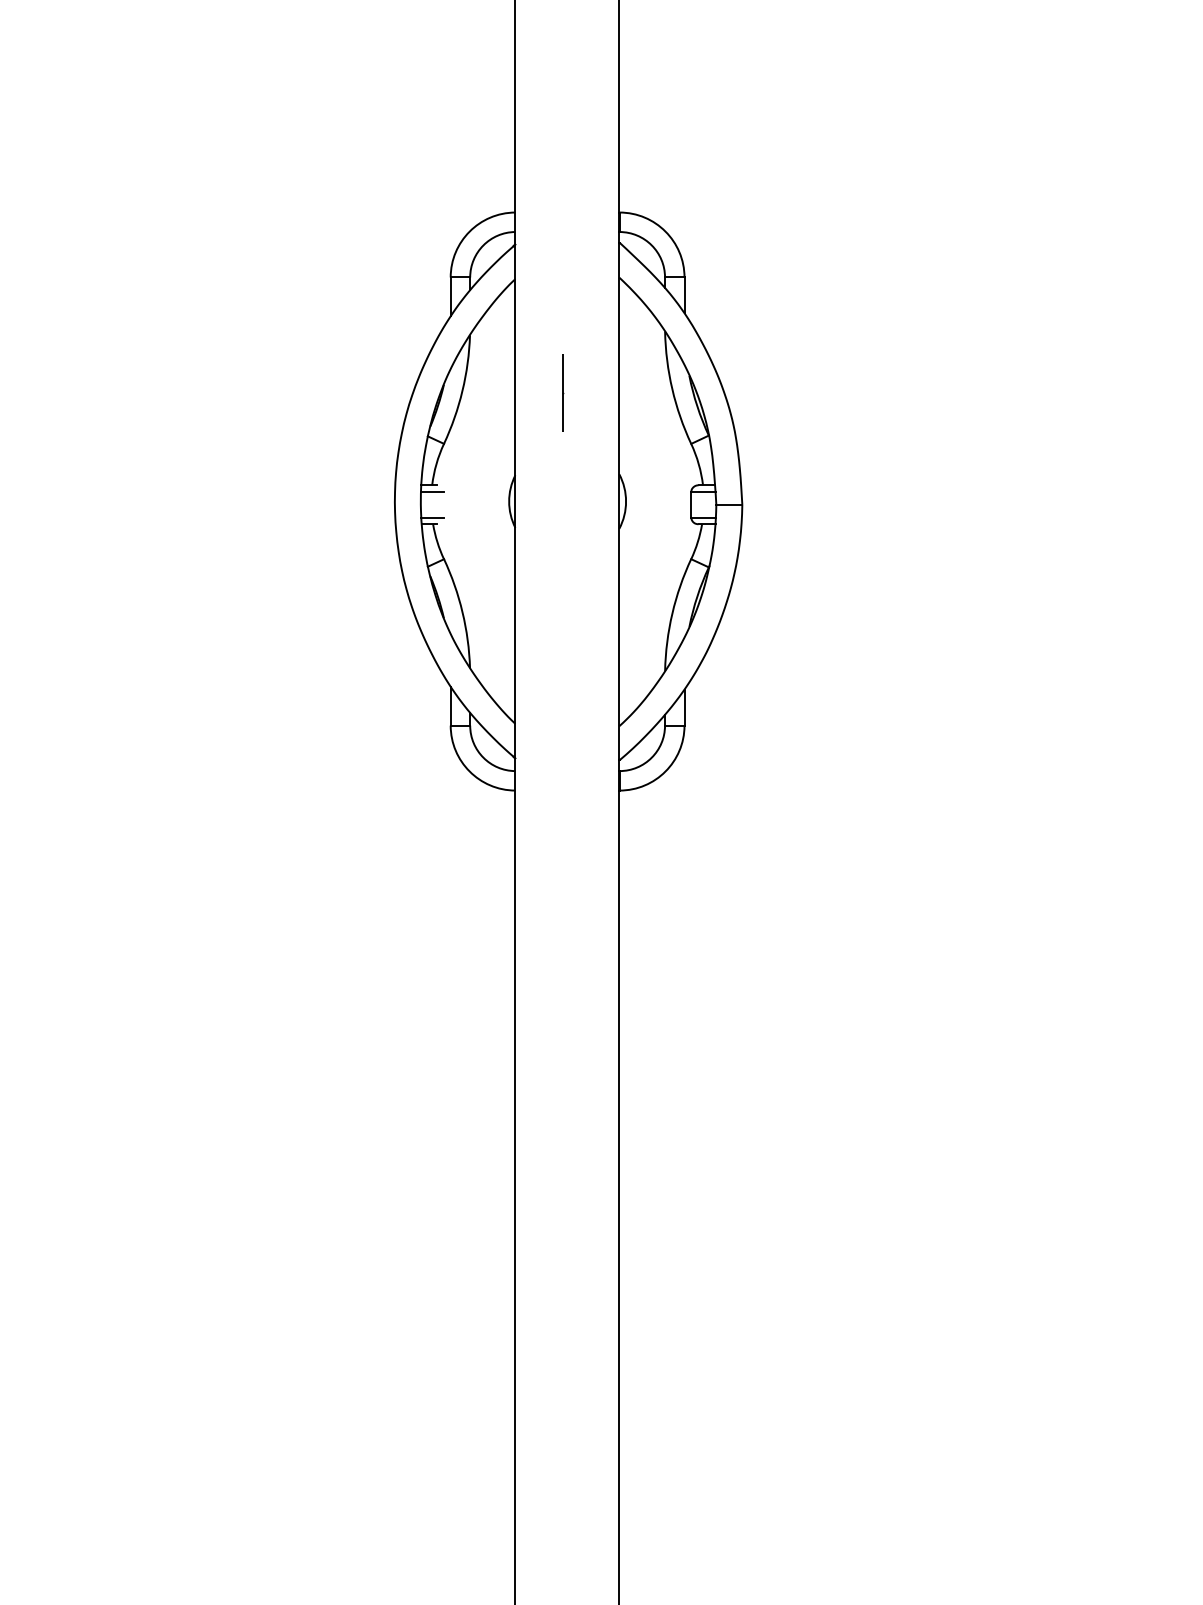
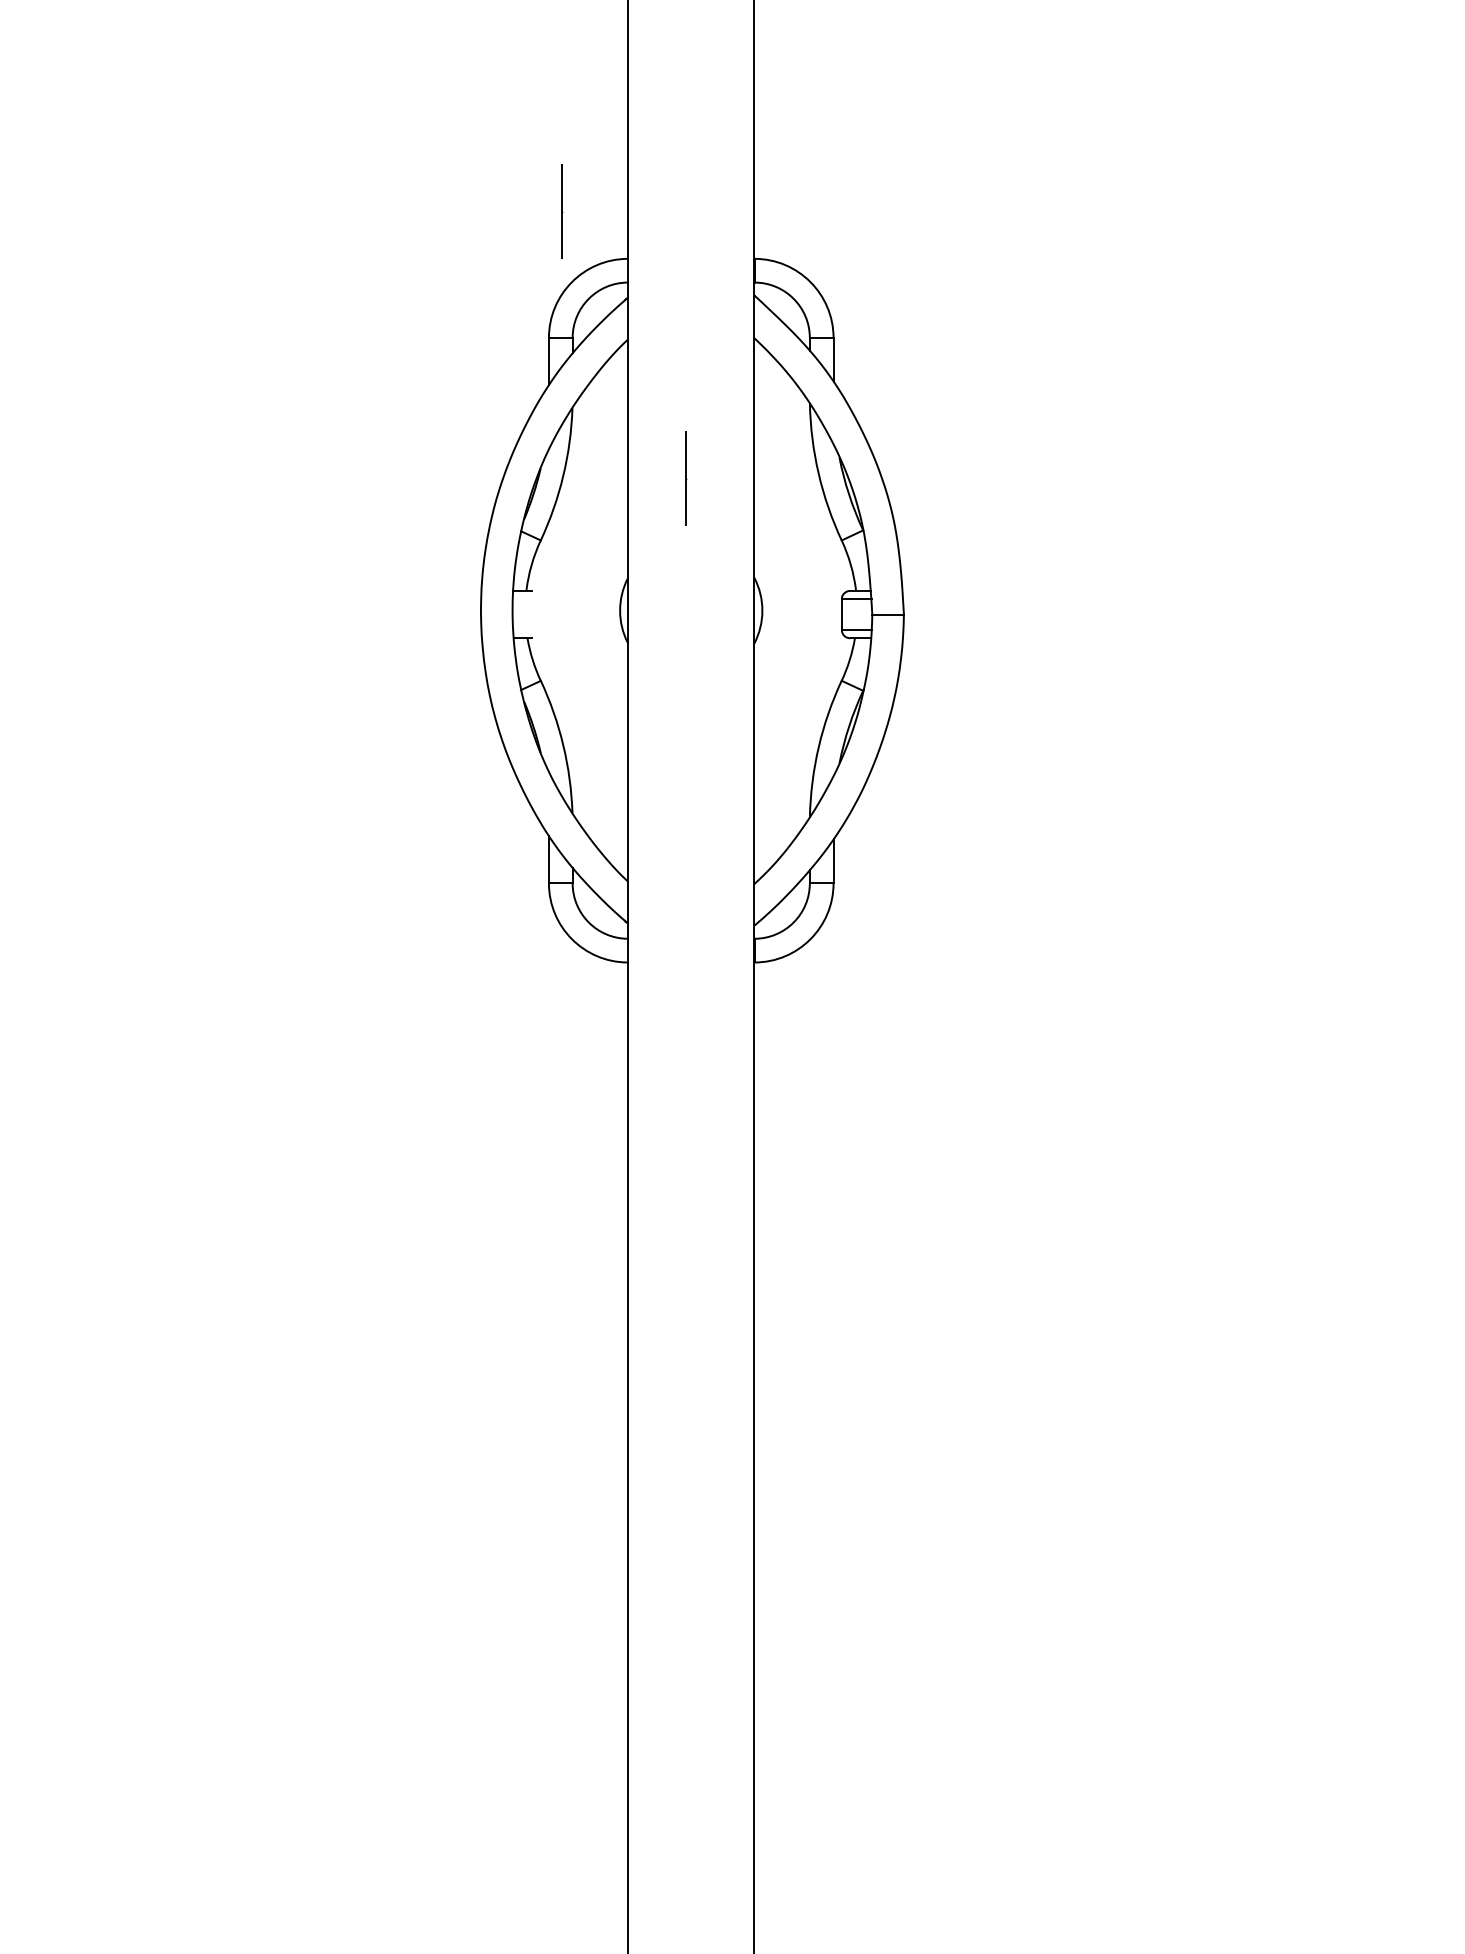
line: (461, 173) -> (562, 211), added
line: (432, 491) -> (526, 598), removed
line: (432, 517) -> (526, 630), removed

